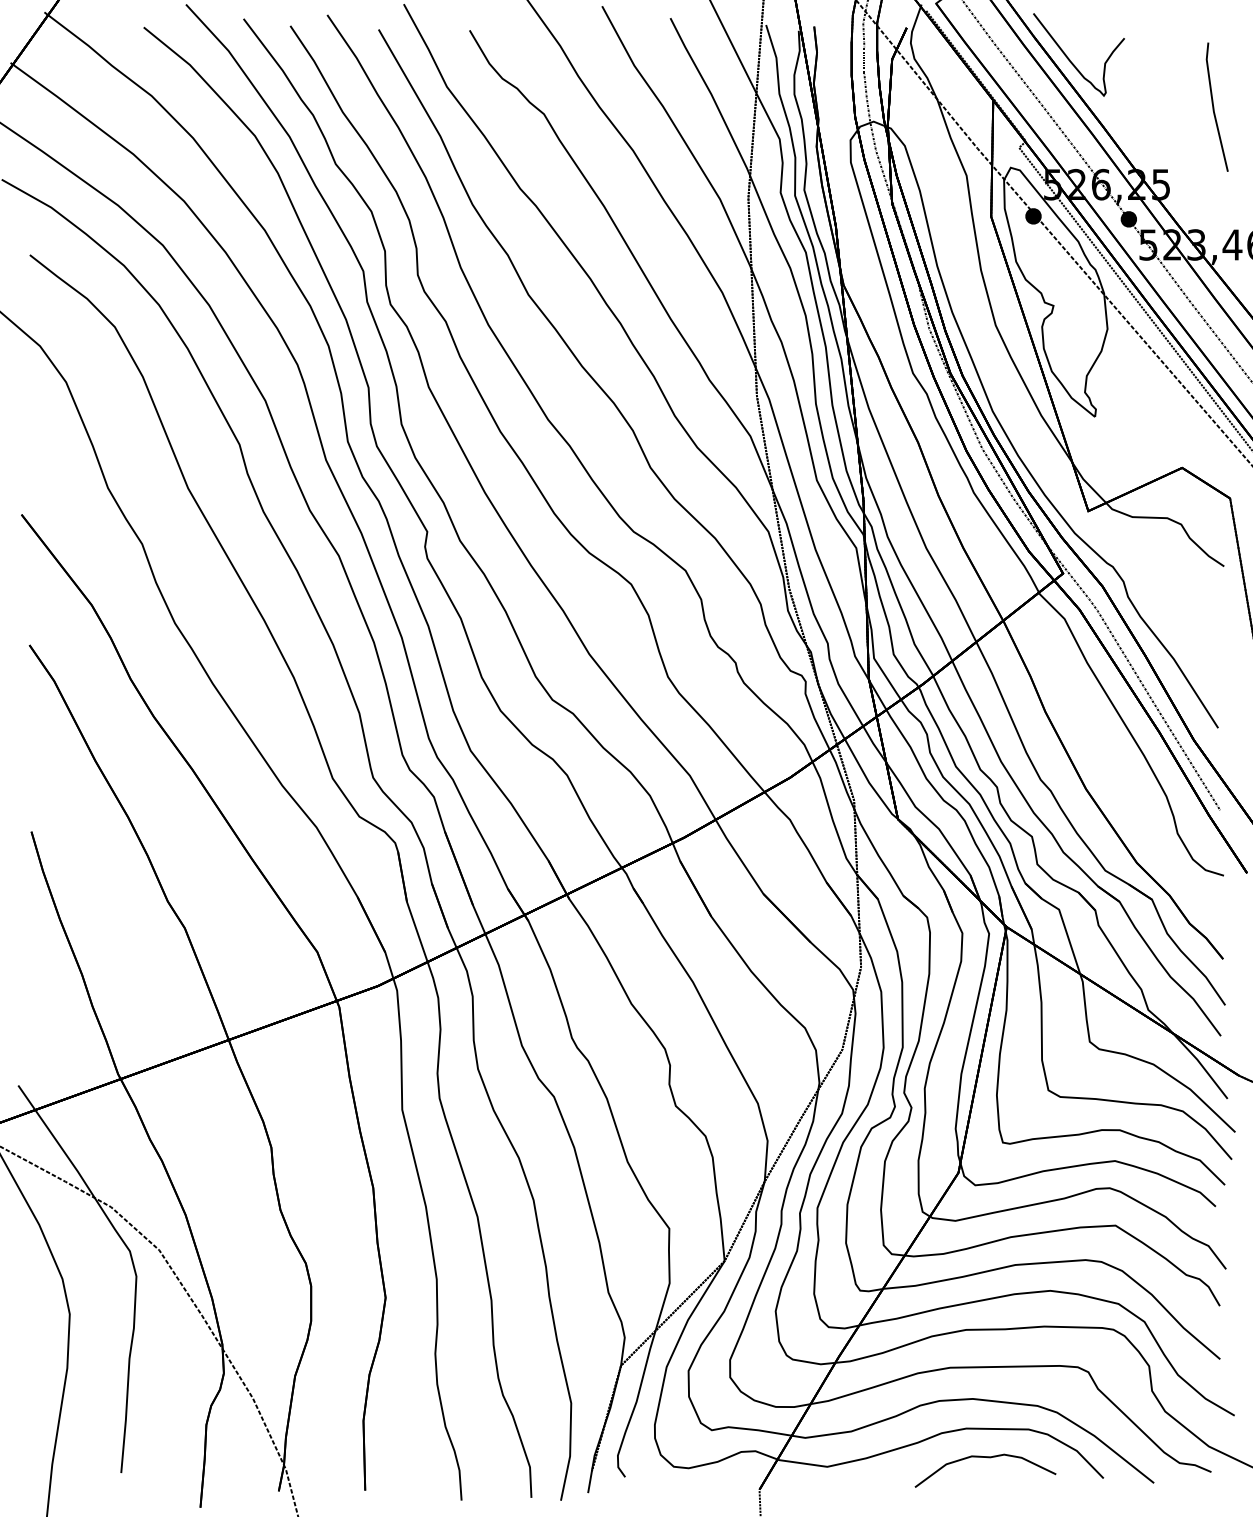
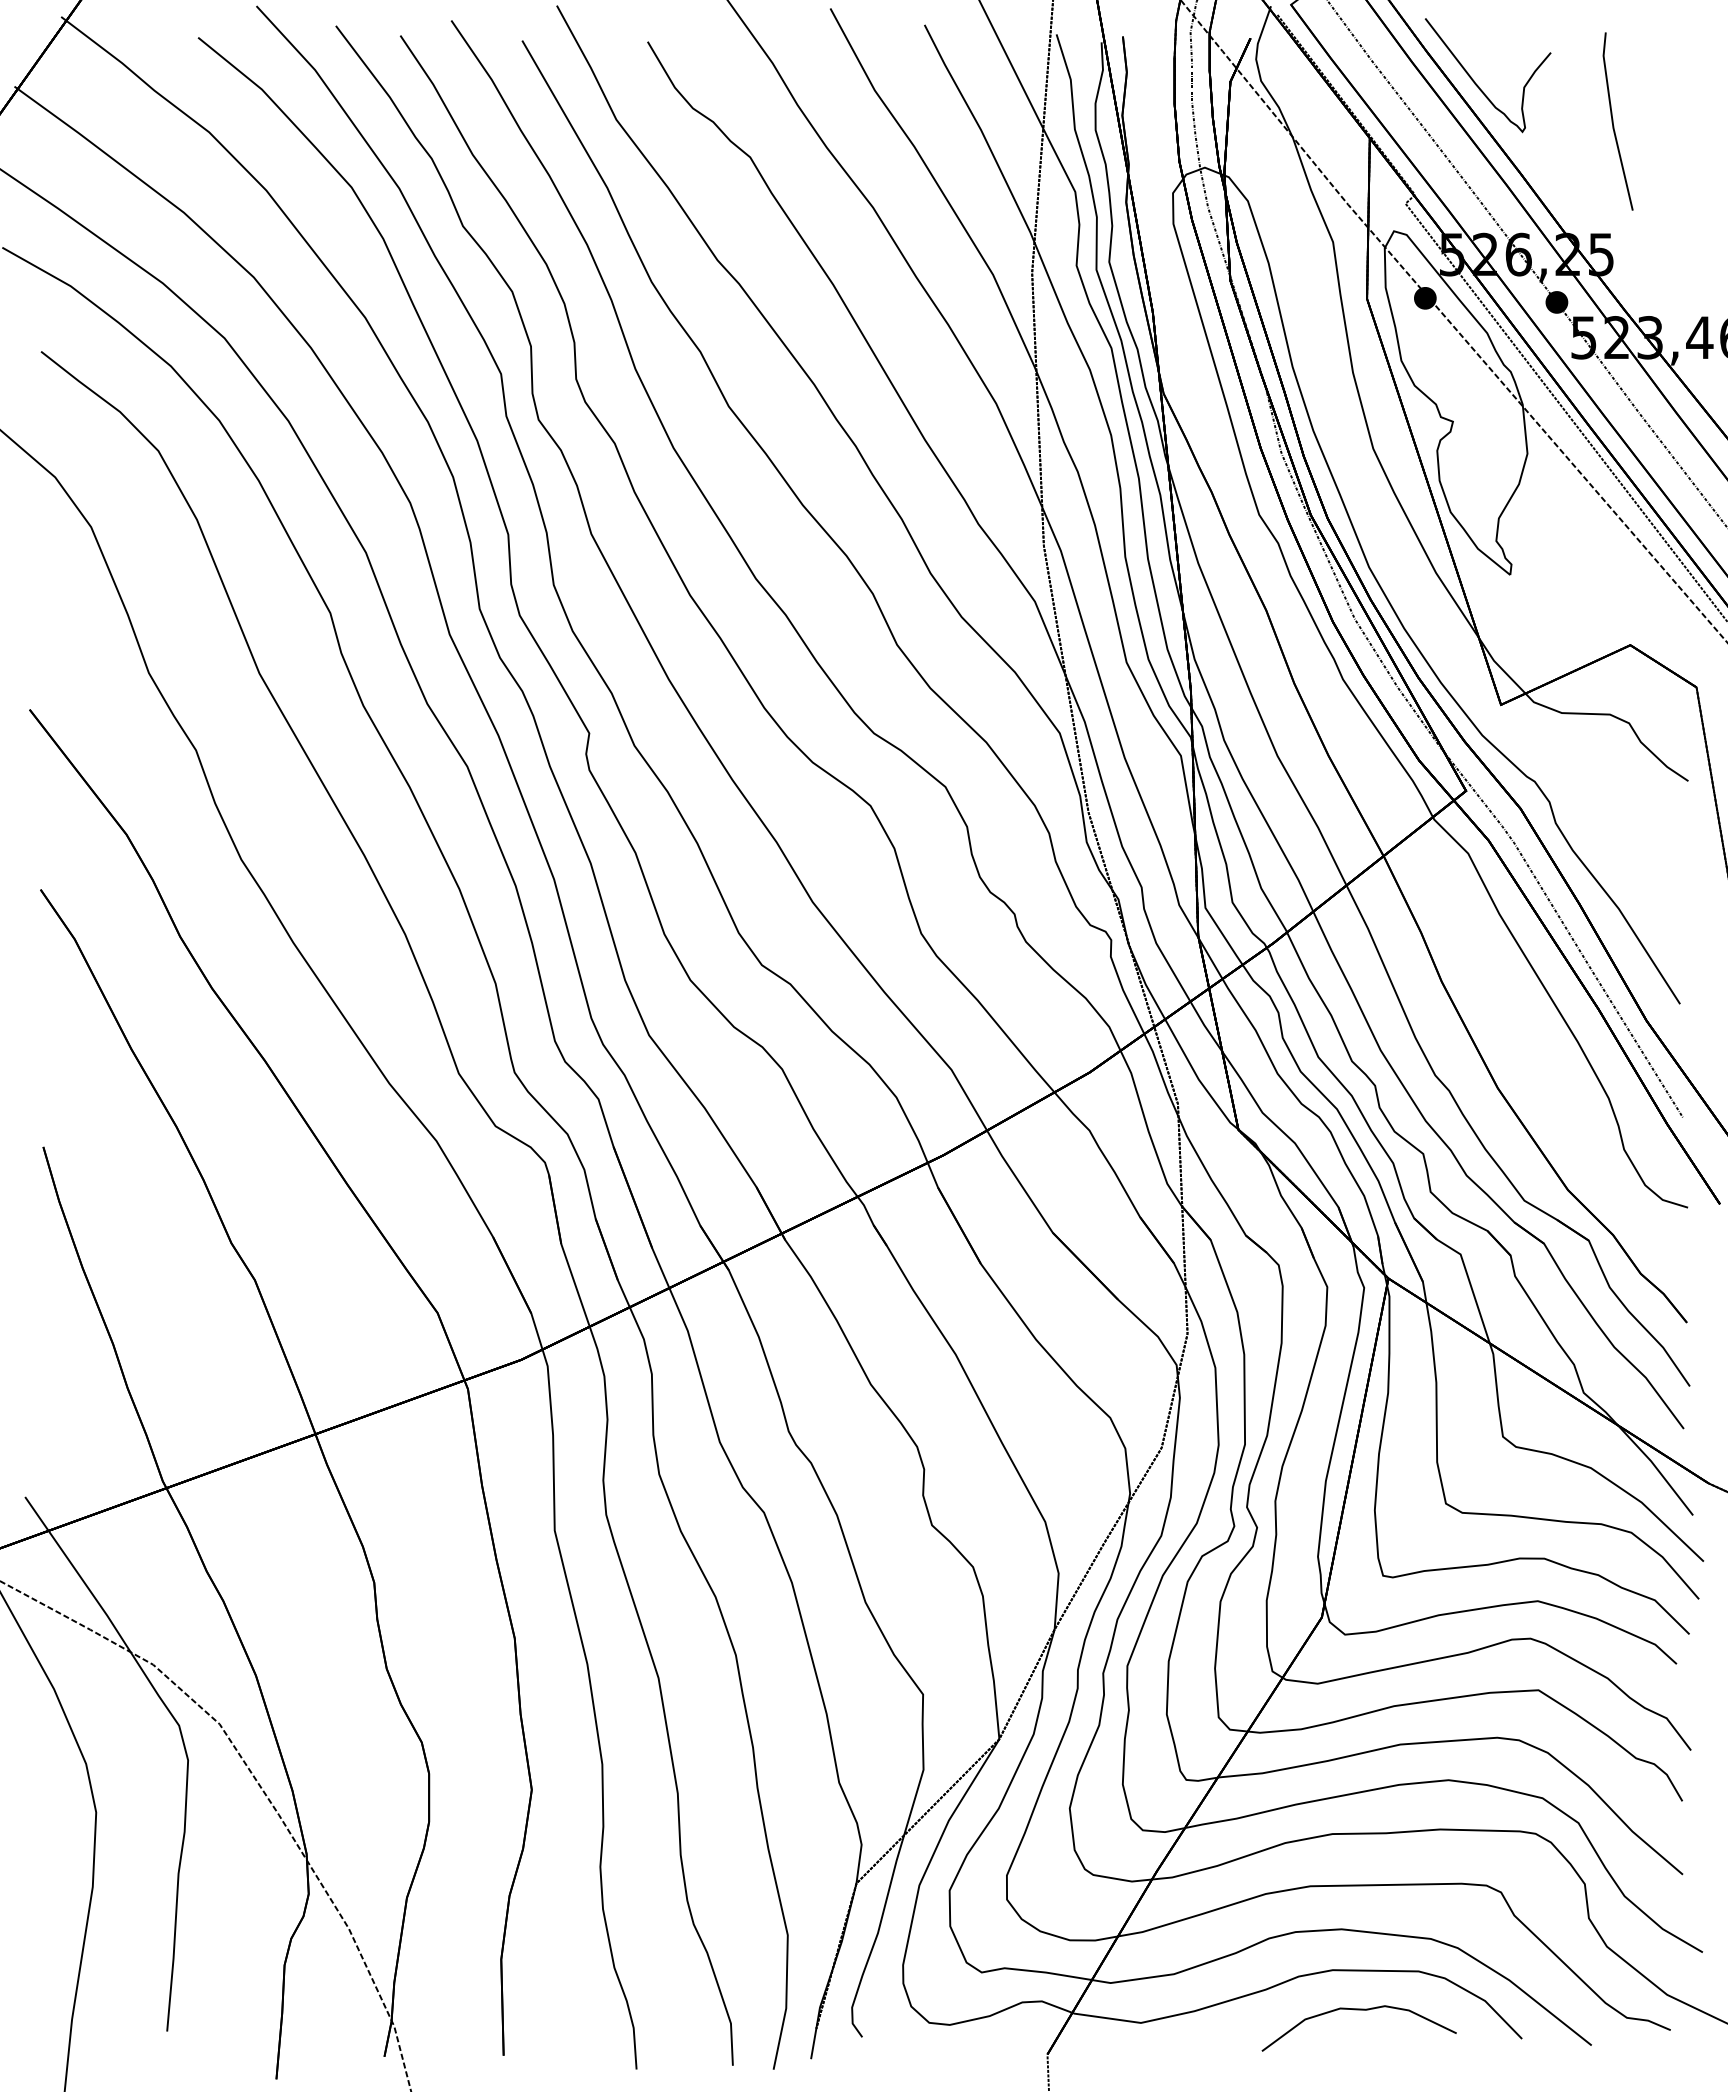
line: (1214, 106) -> (1614, 120), moved

